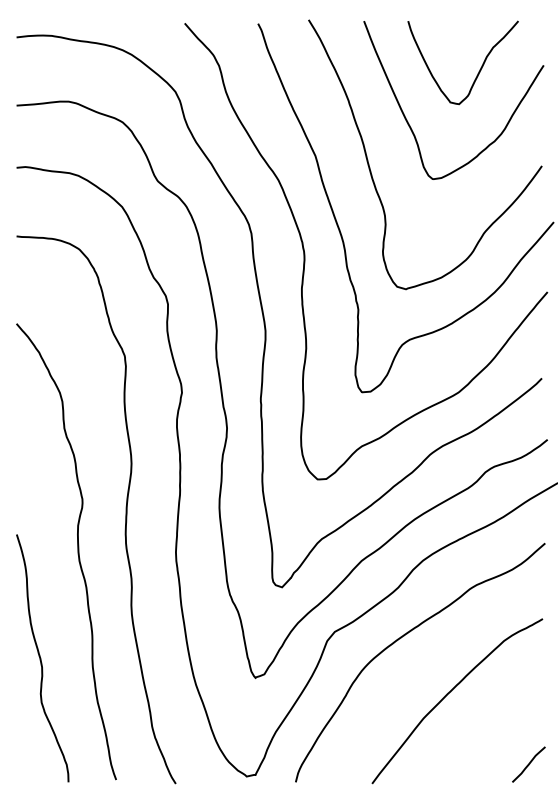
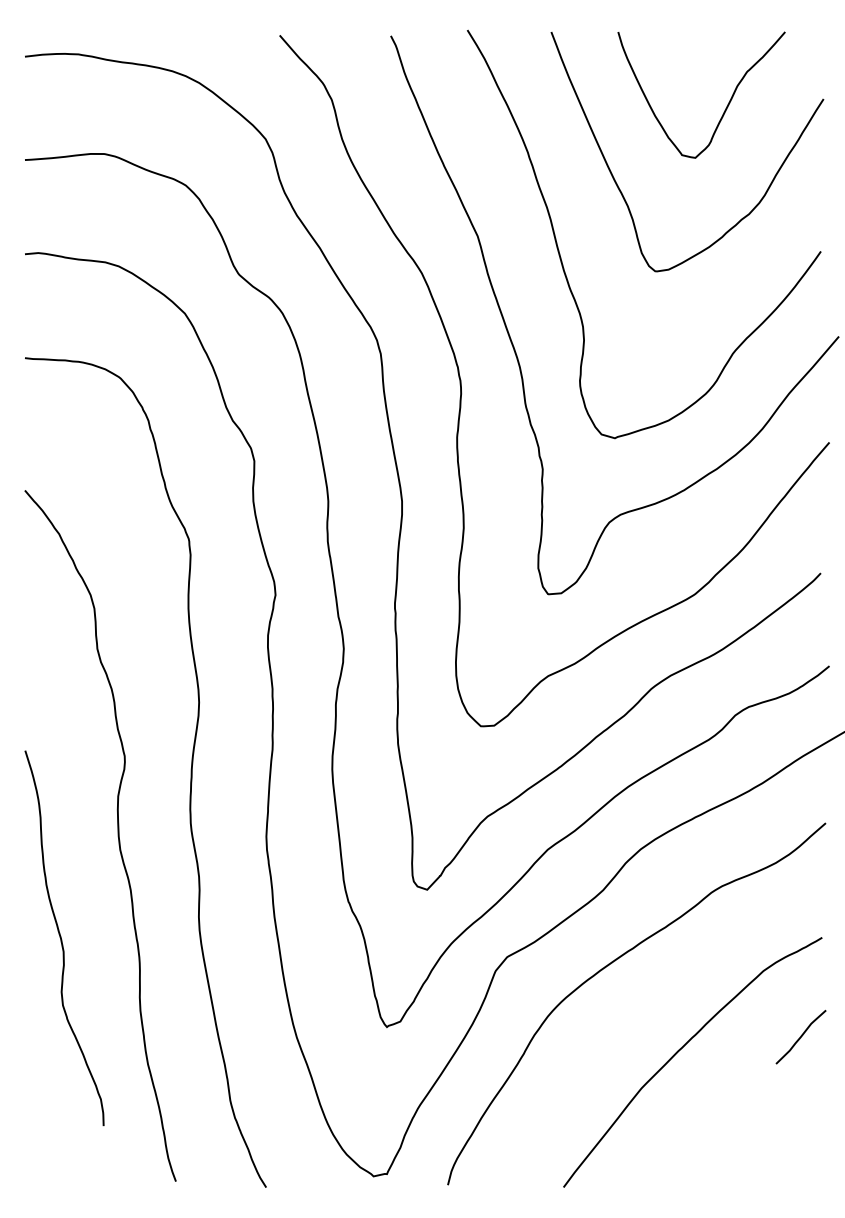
curve: (41, 658) -> (62, 938), moved
curve: (528, 764) -> (800, 1036), moved

